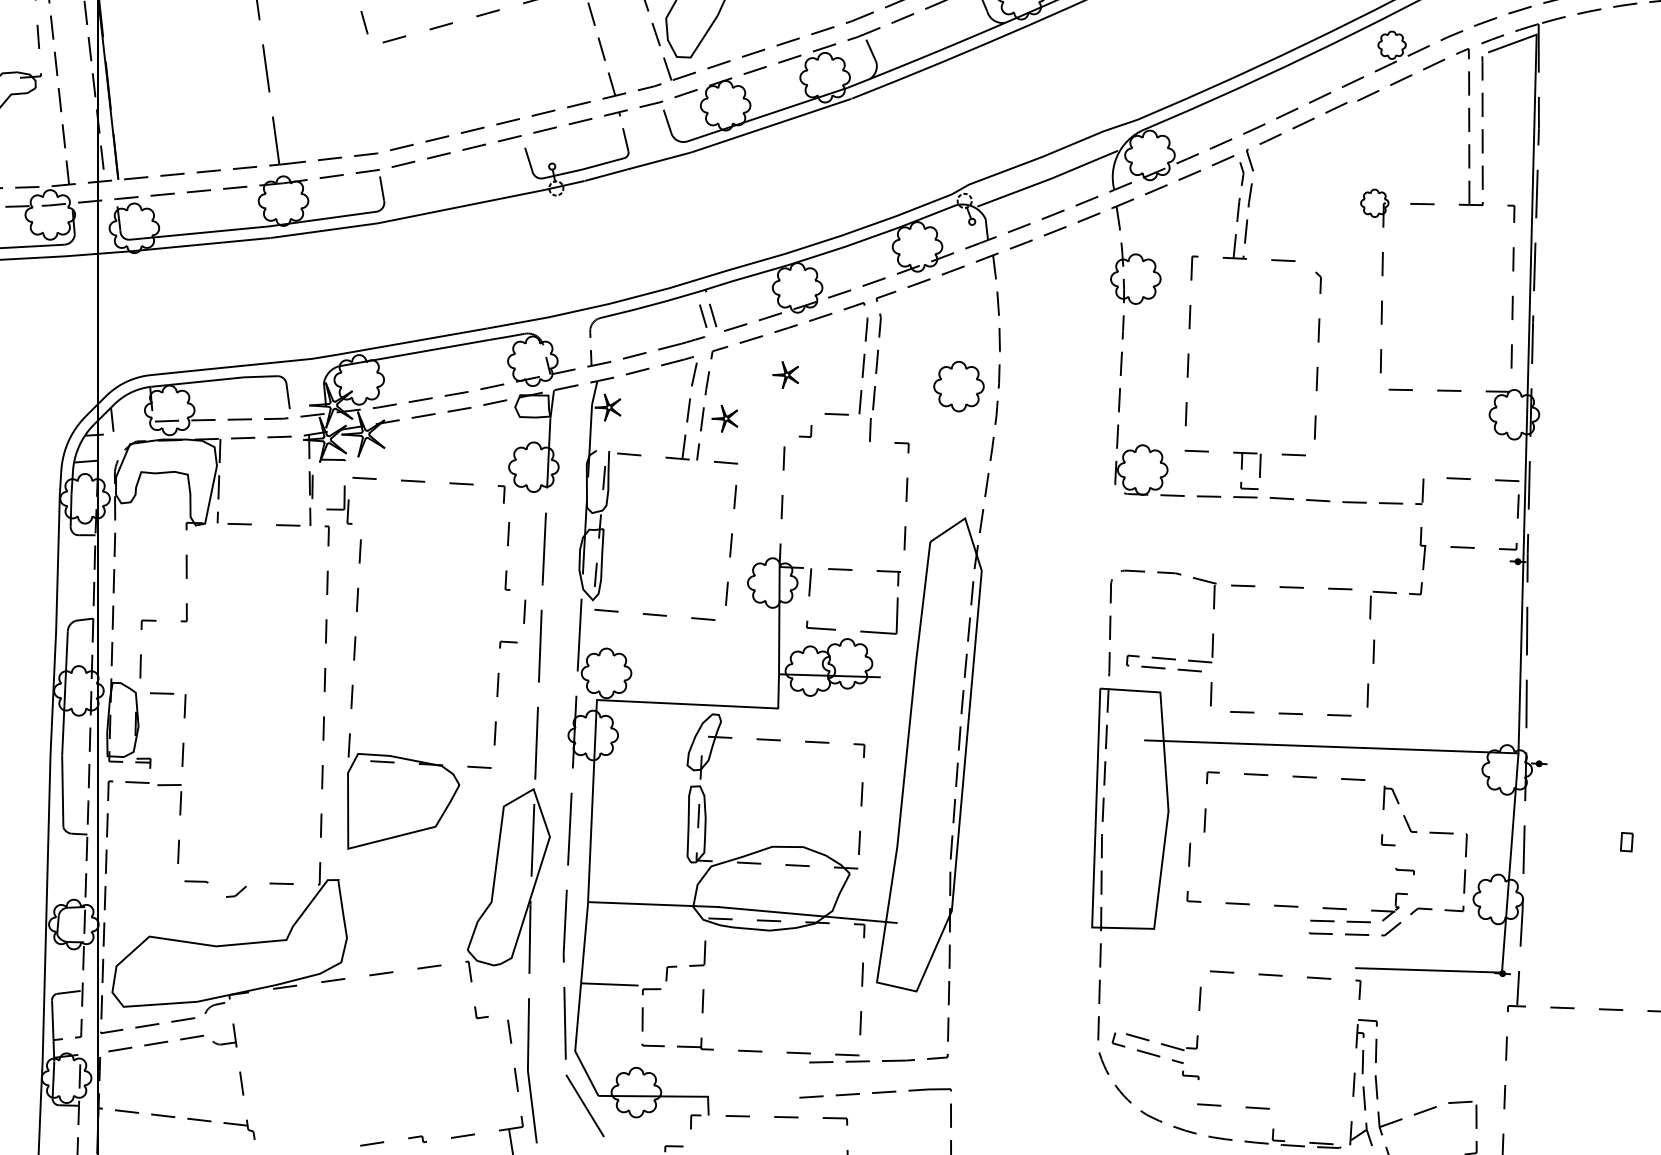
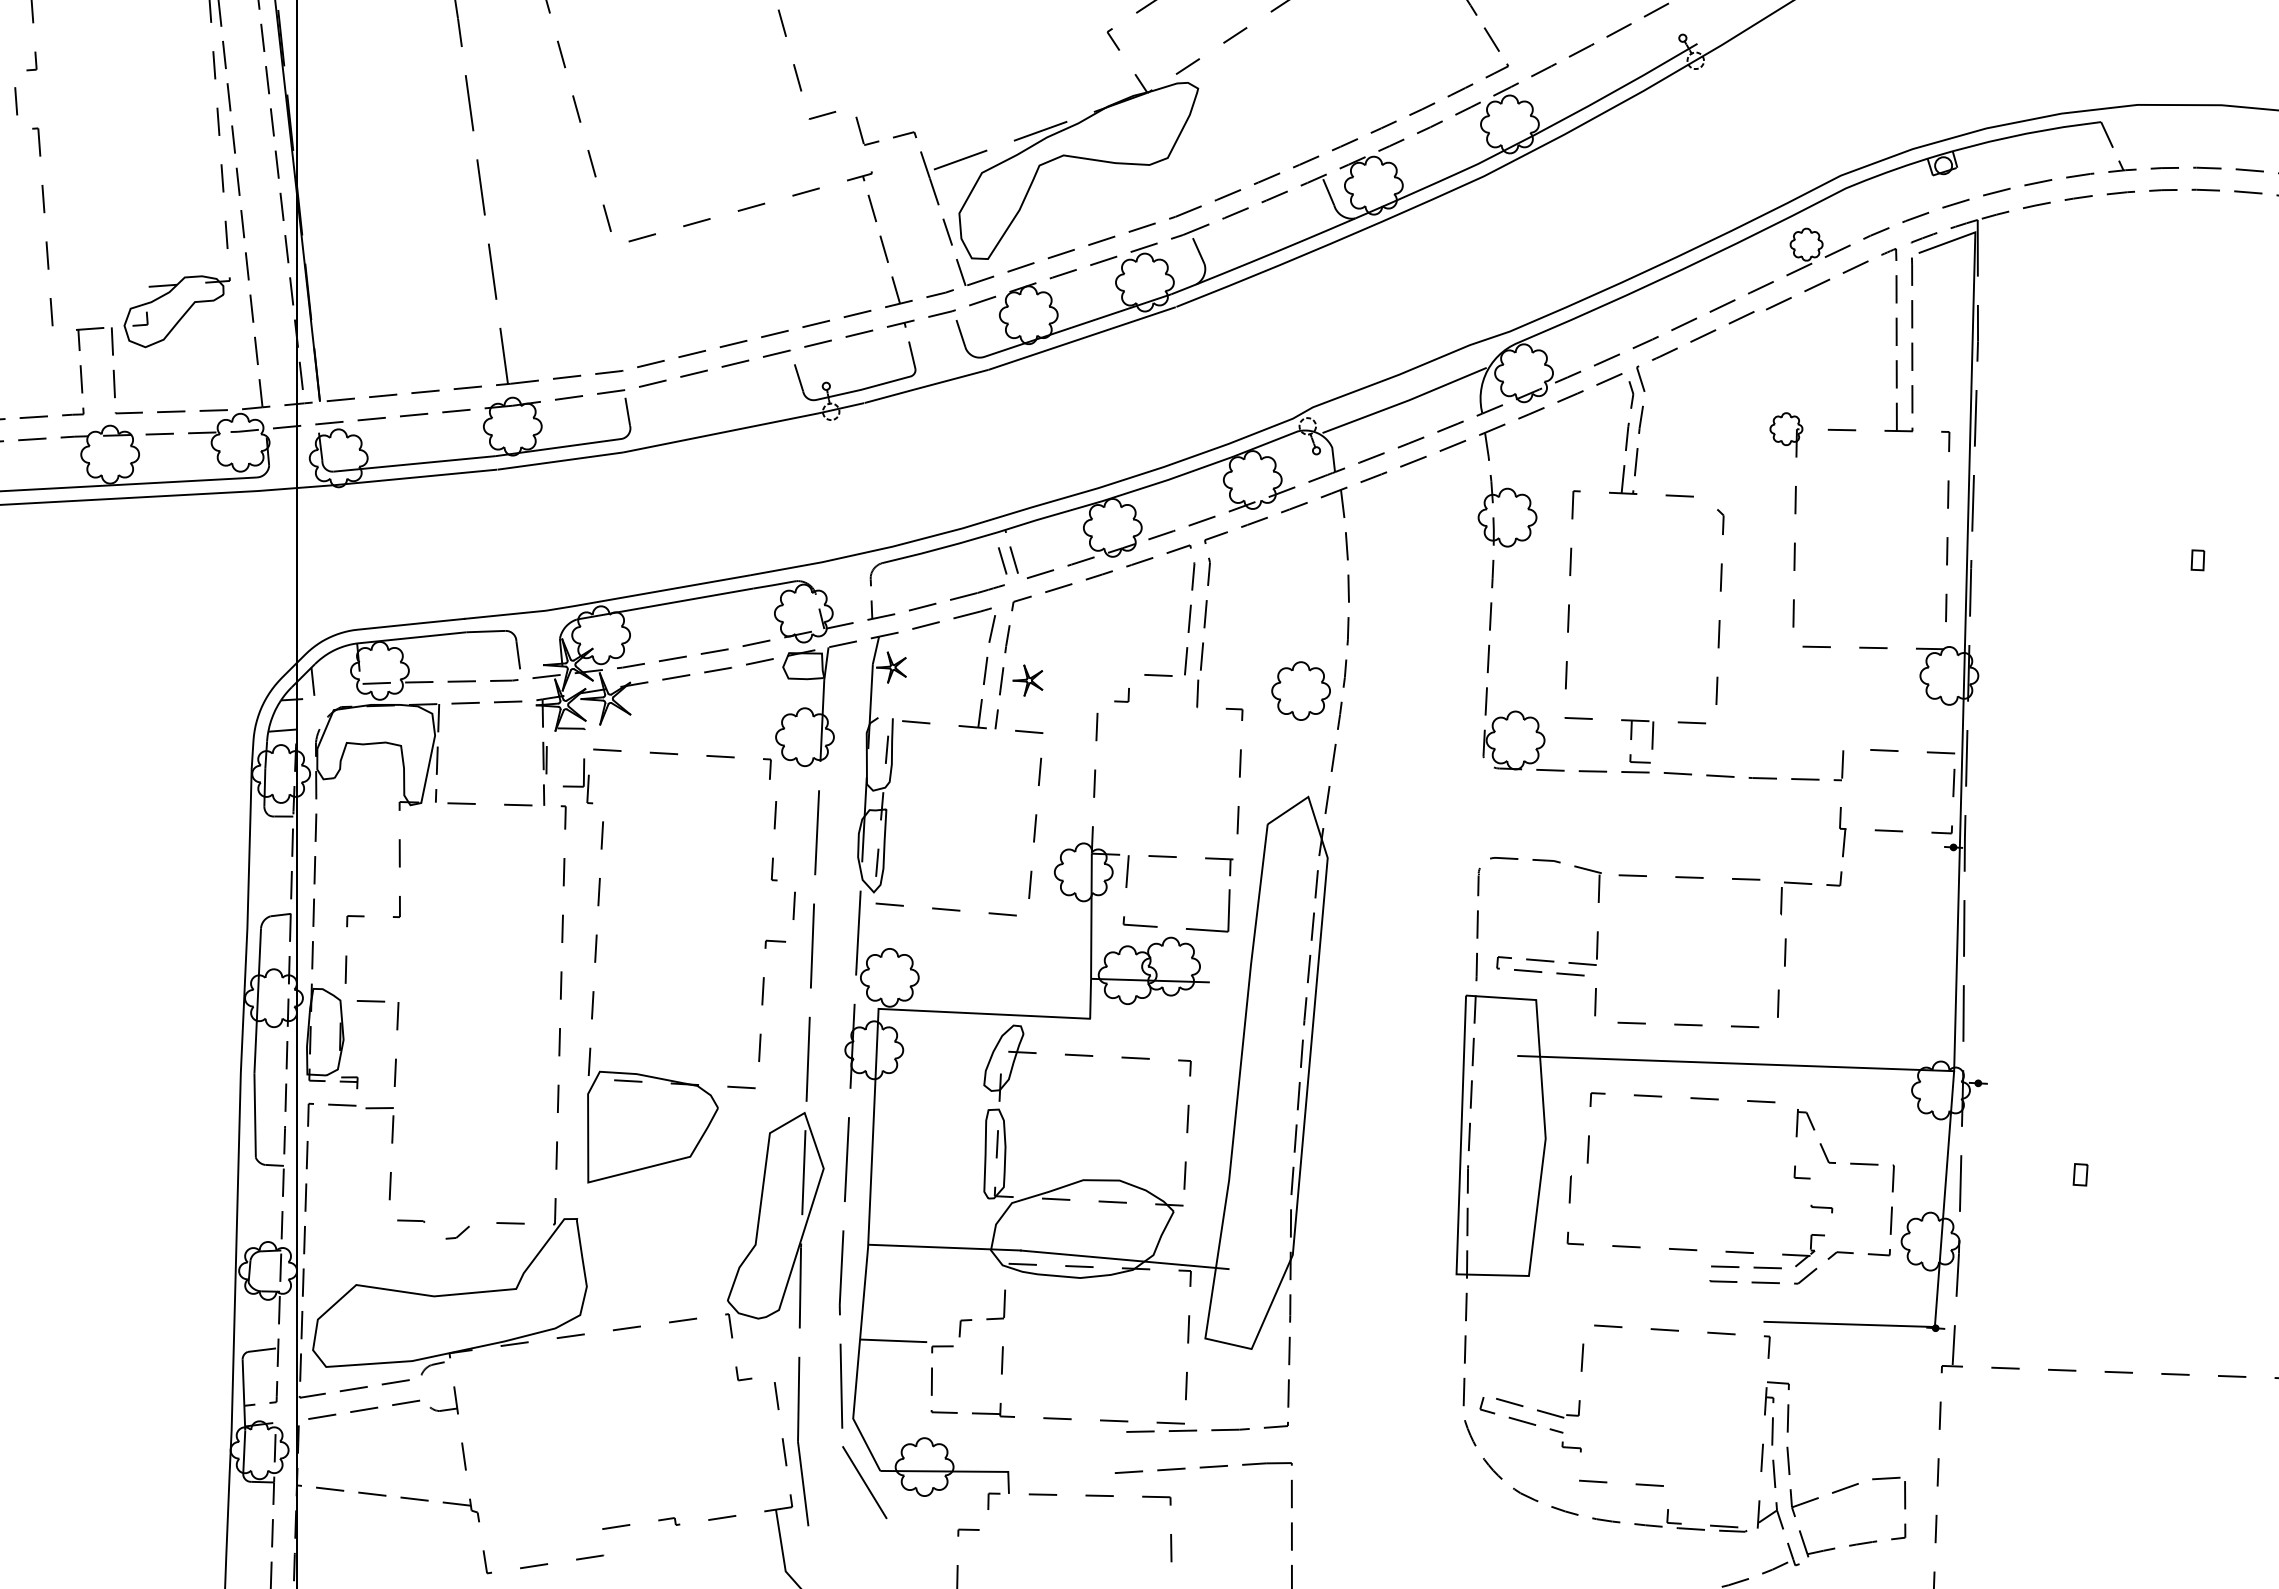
part: (785, 374) -> (1098, 629), removed
part: (958, 386) -> (1300, 690), moved

